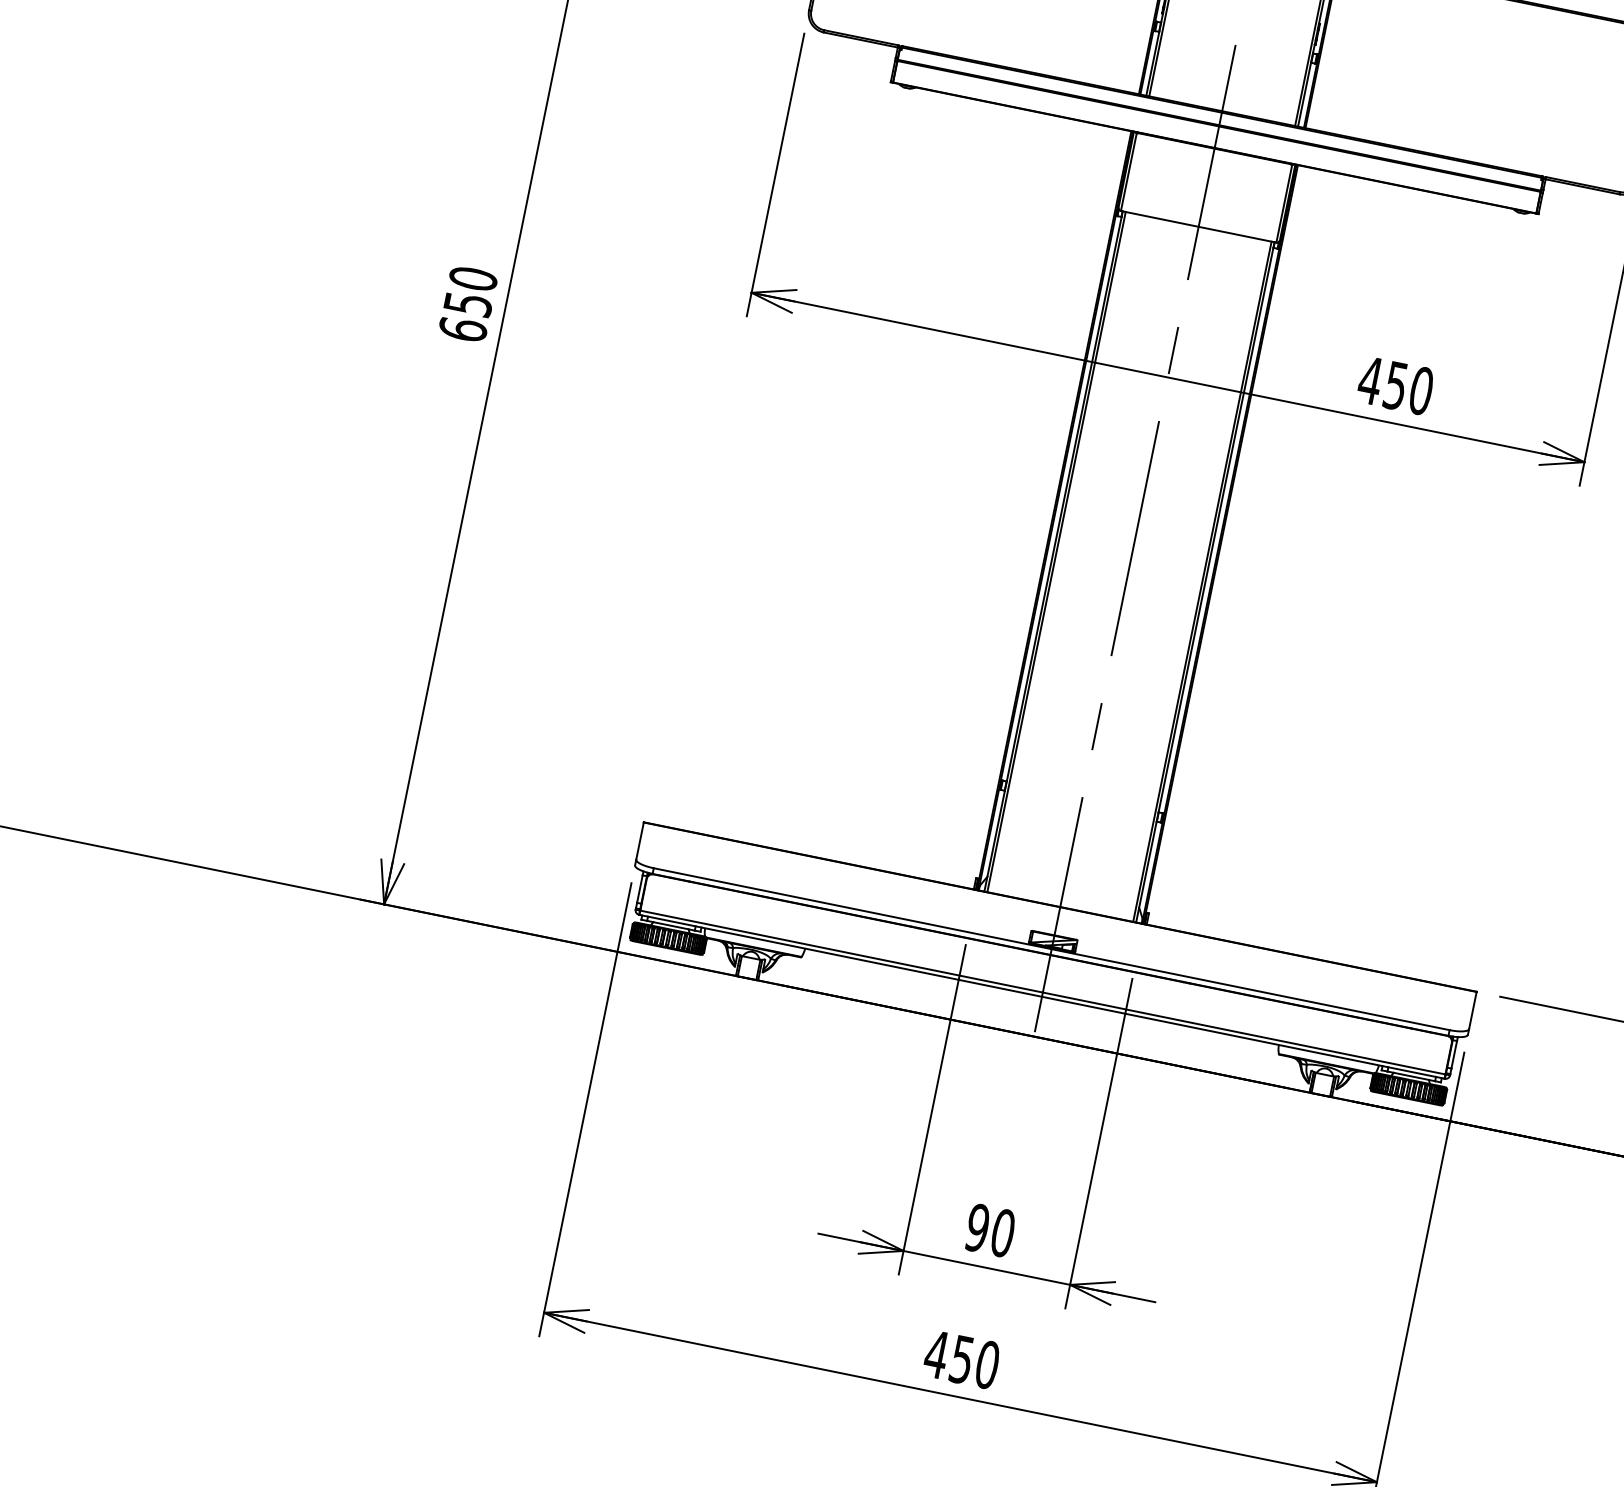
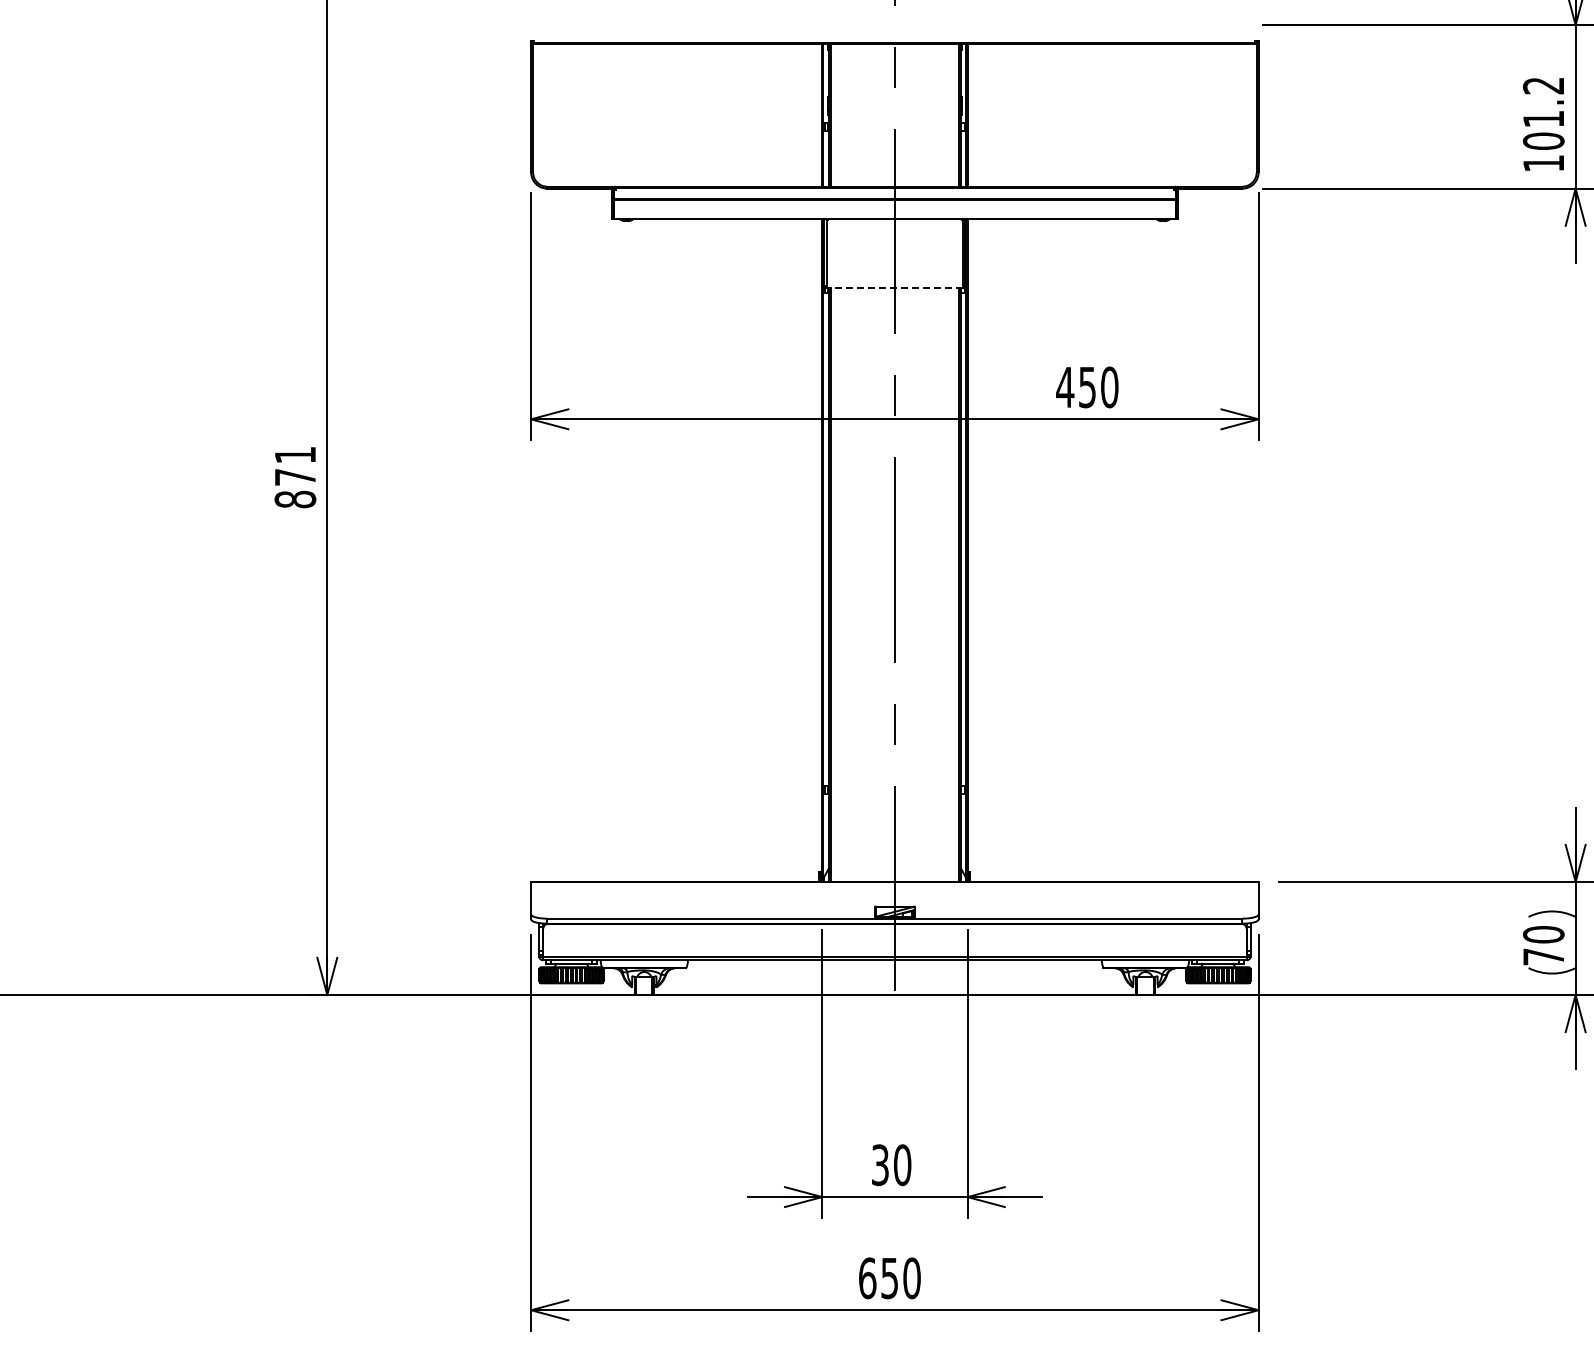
line: (1198, 226) -> (894, 287), solid -> dashed
text: (468, 304) -> (295, 477), 650 -> 871
text: (977, 1227) -> (880, 1164), 90 -> 30
text: (936, 1354) -> (867, 1278), 450 -> 650

